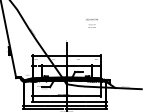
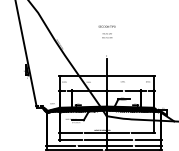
text: (91, 23) -> (106, 32), moved

